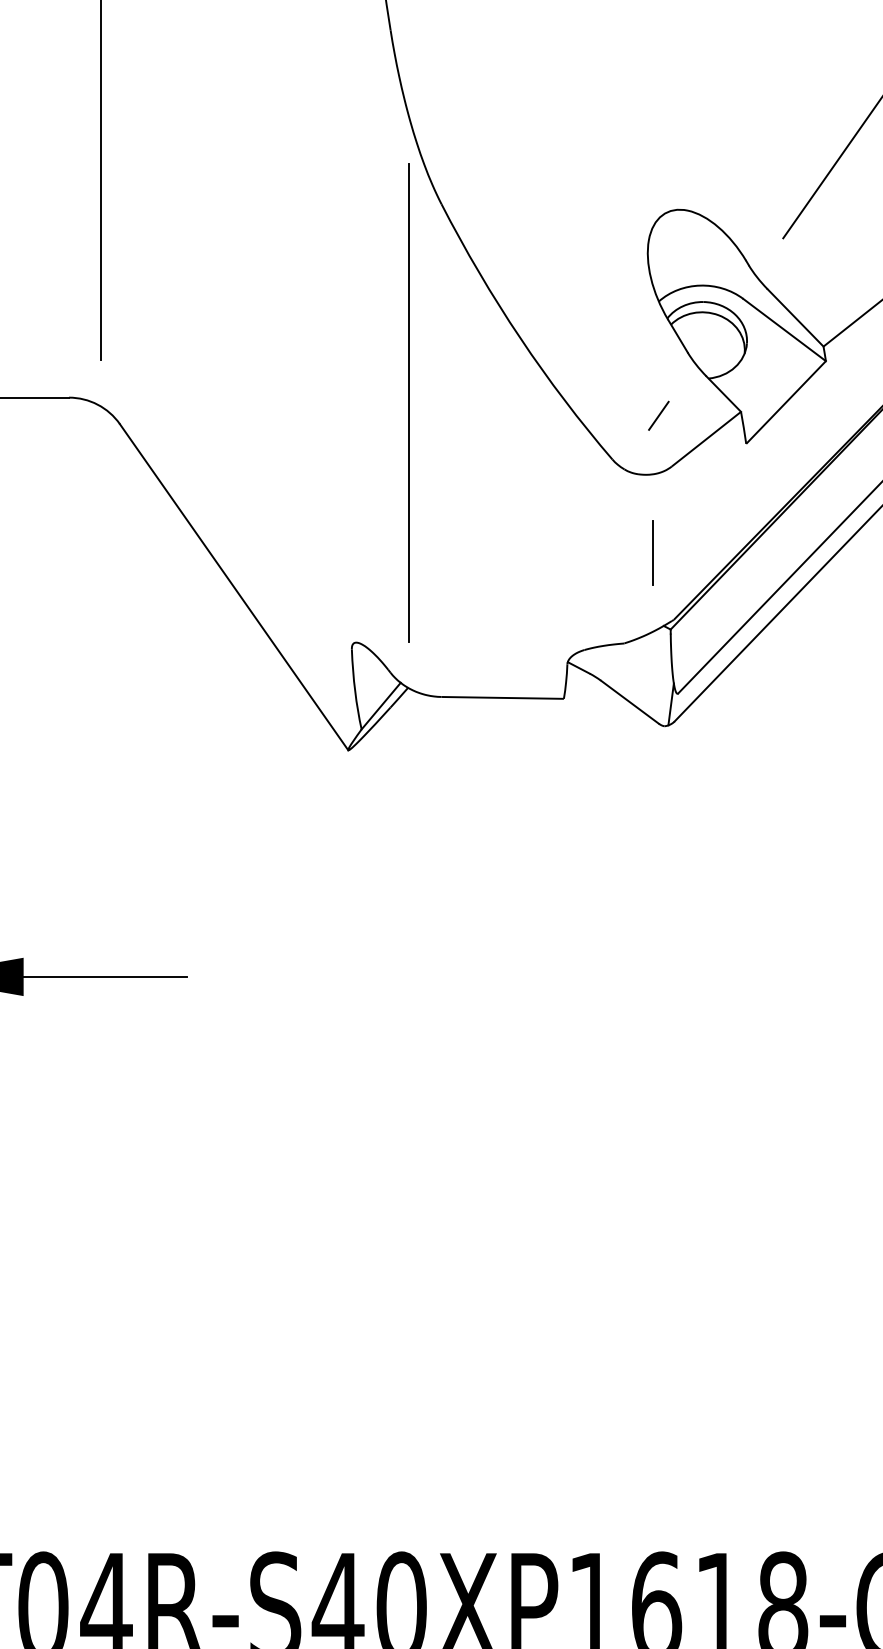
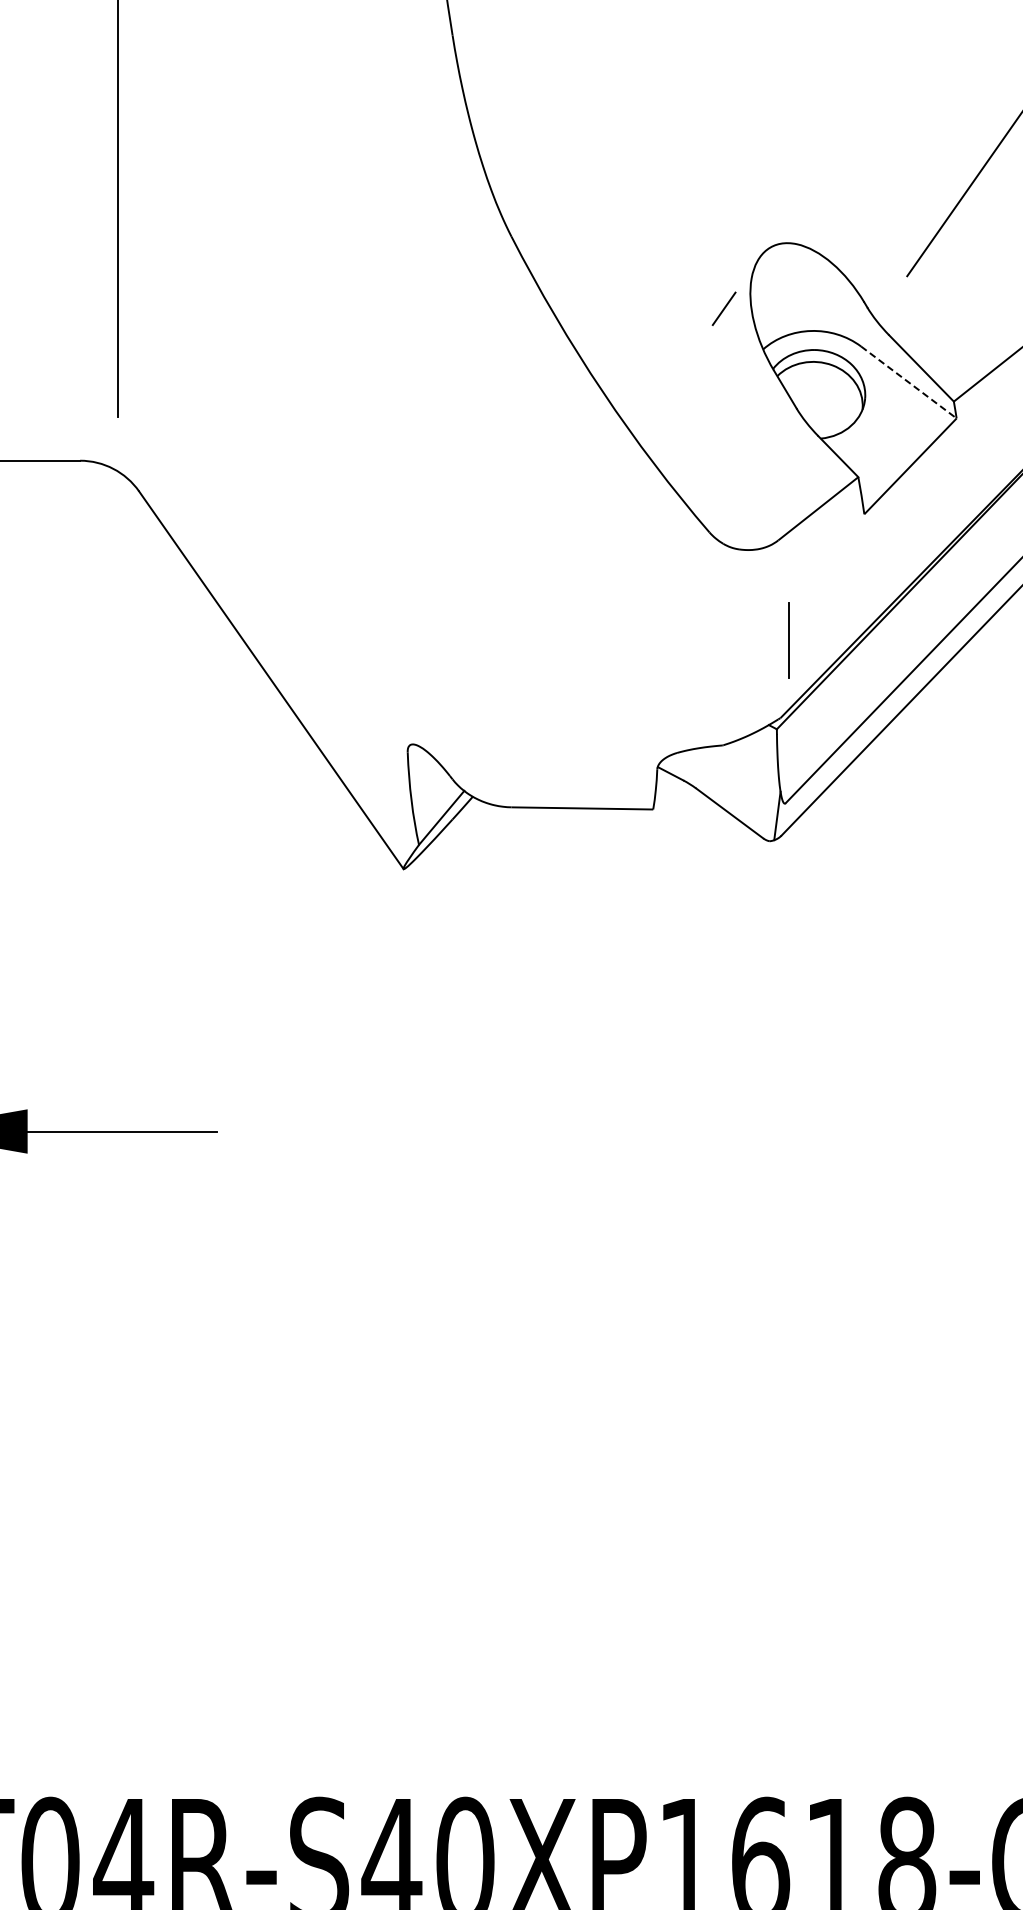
line: (784, 330) -> (908, 382), solid -> dashed
line: (409, 402) -> (474, 466), removed
line: (658, 415) -> (723, 308), moved
line: (653, 552) -> (788, 640), moved

